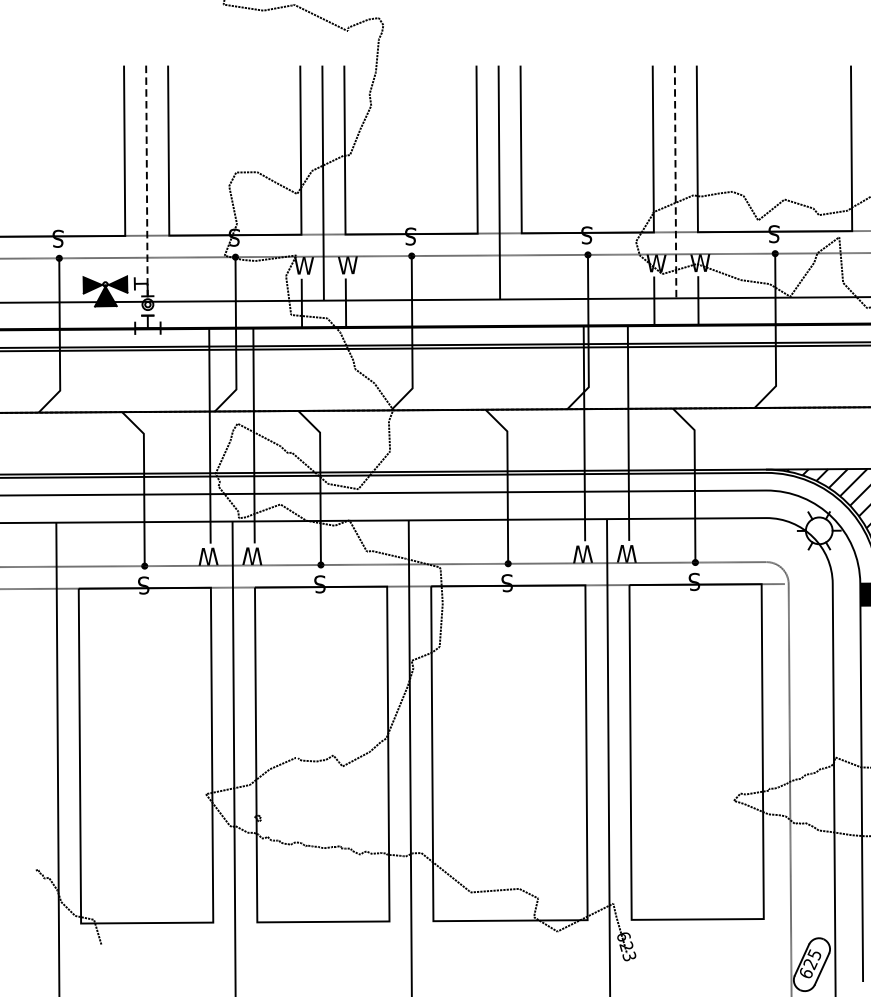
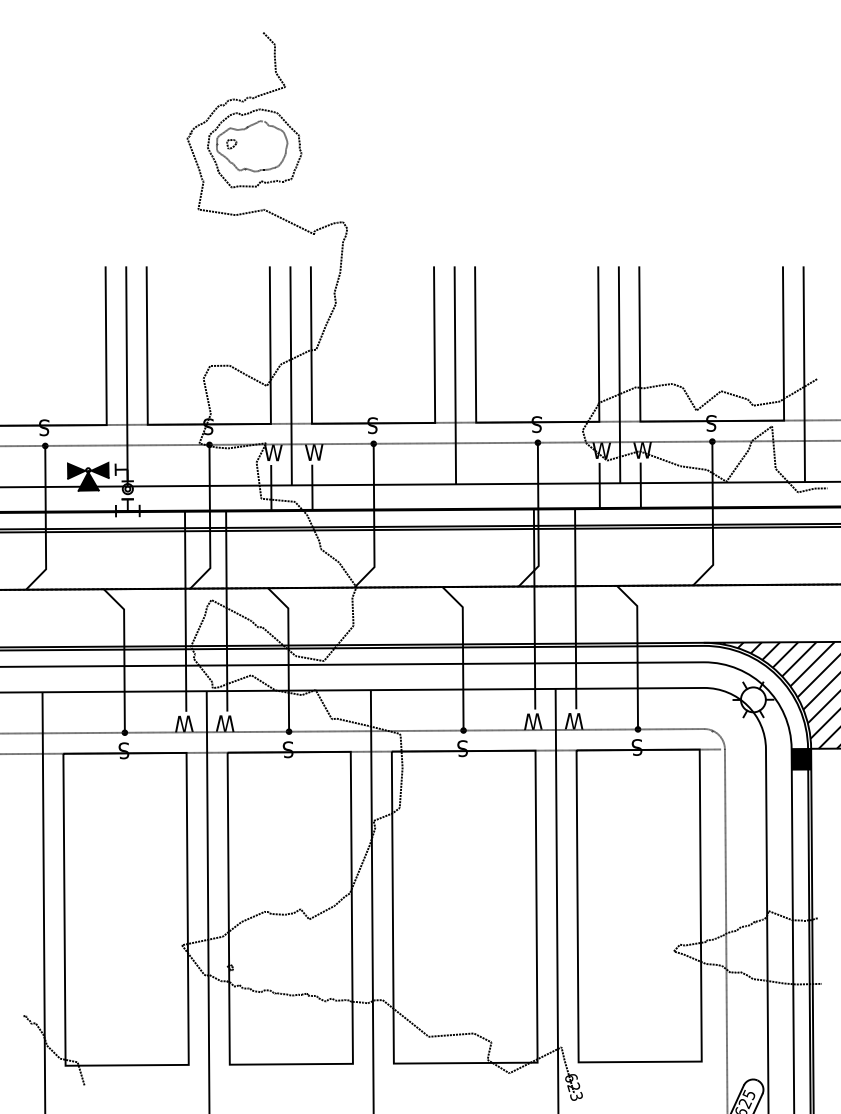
line: (675, 182) -> (619, 375), dashed -> solid
line: (146, 183) -> (126, 376), dashed -> solid

